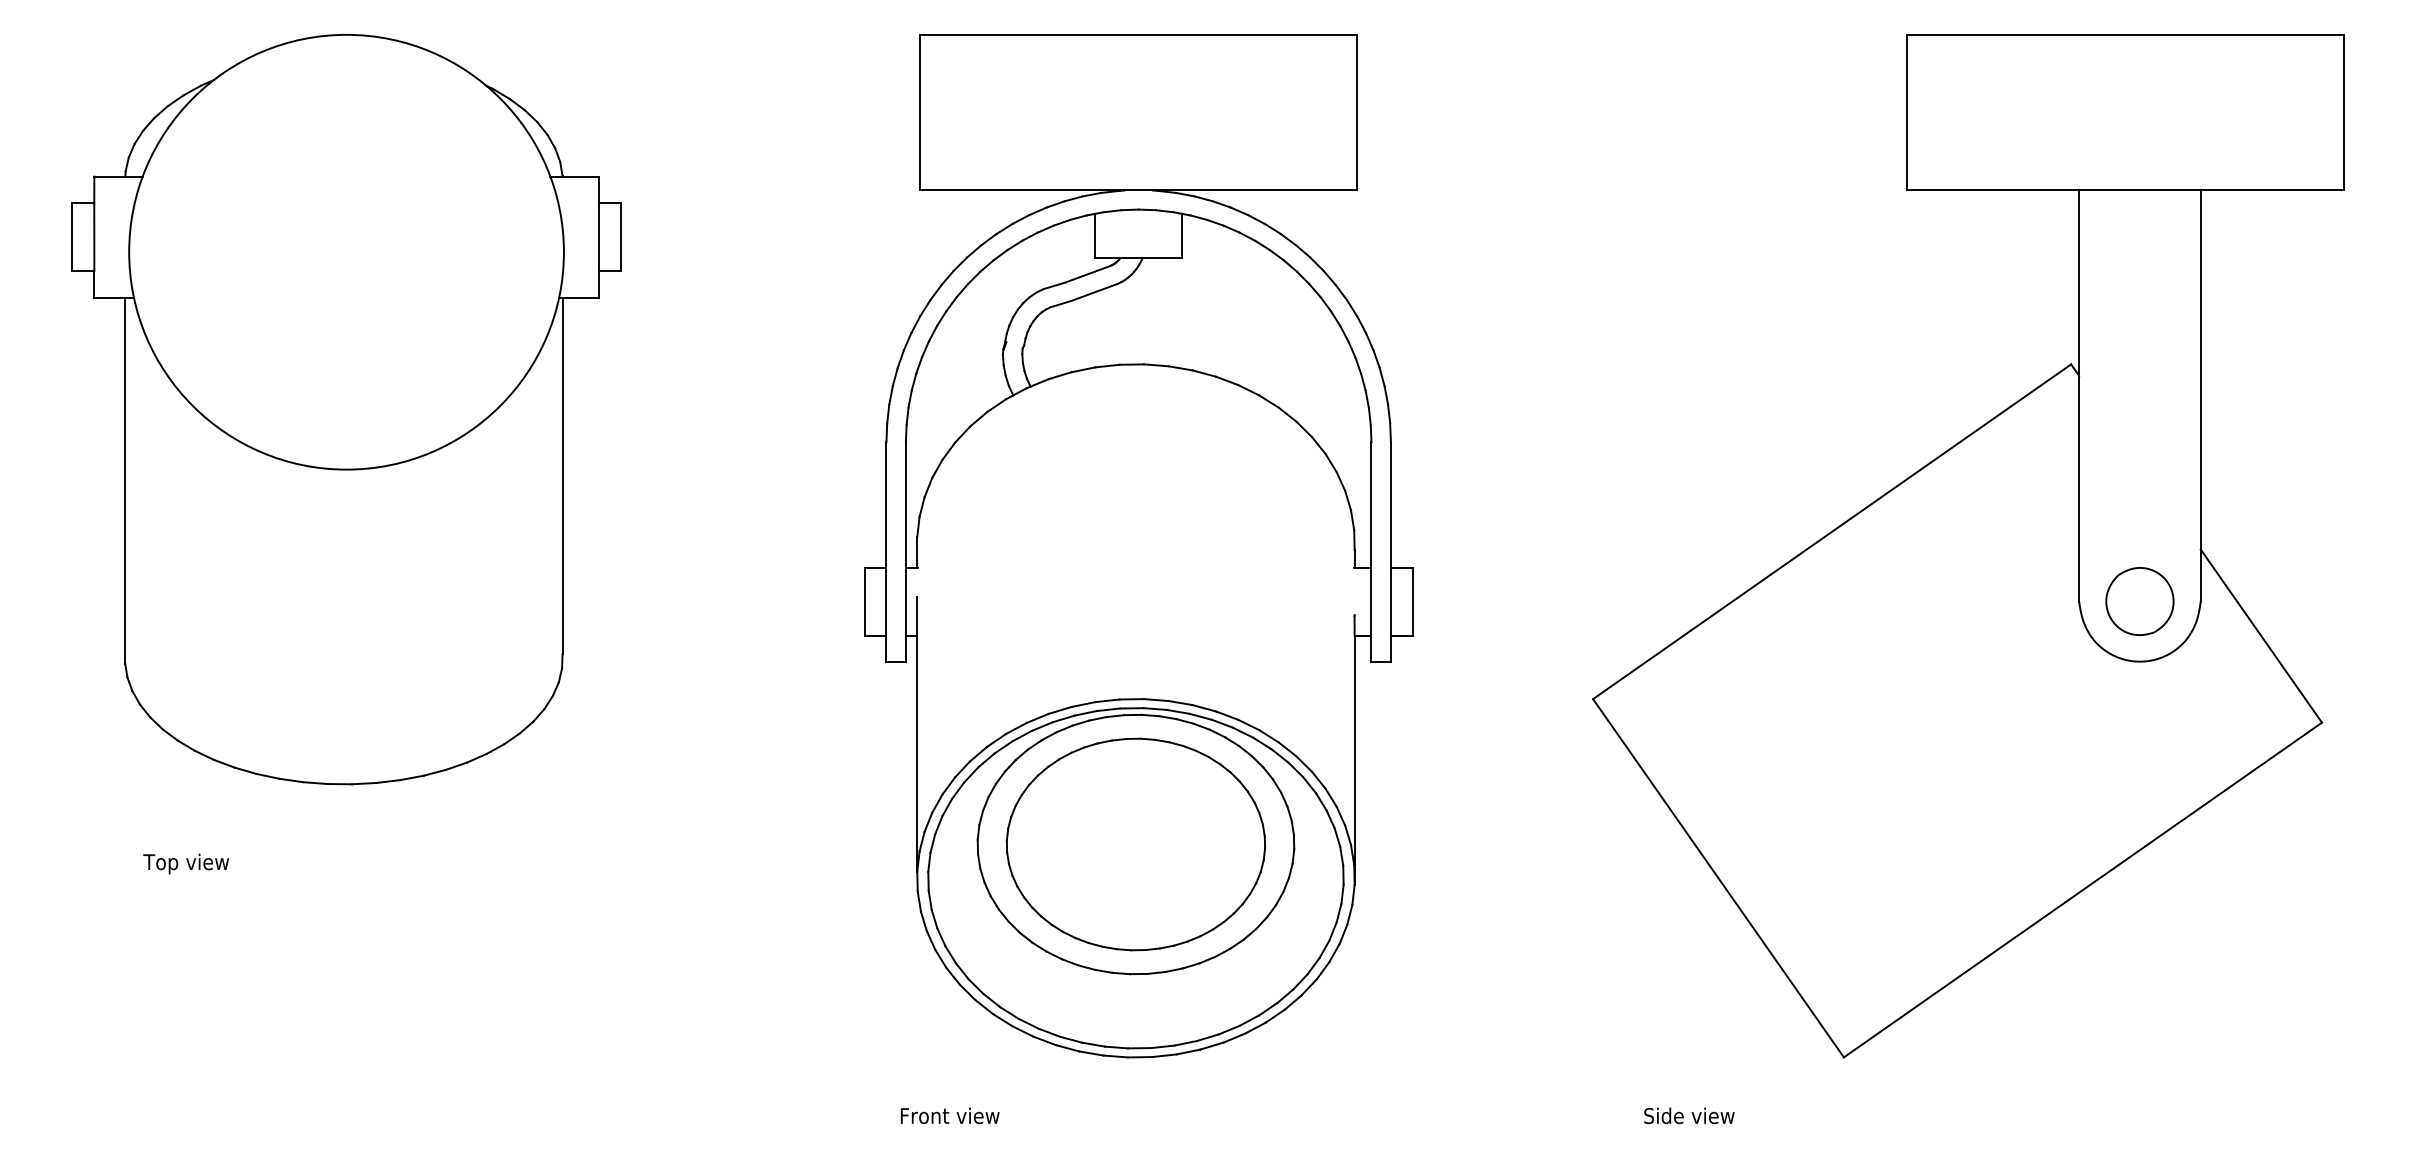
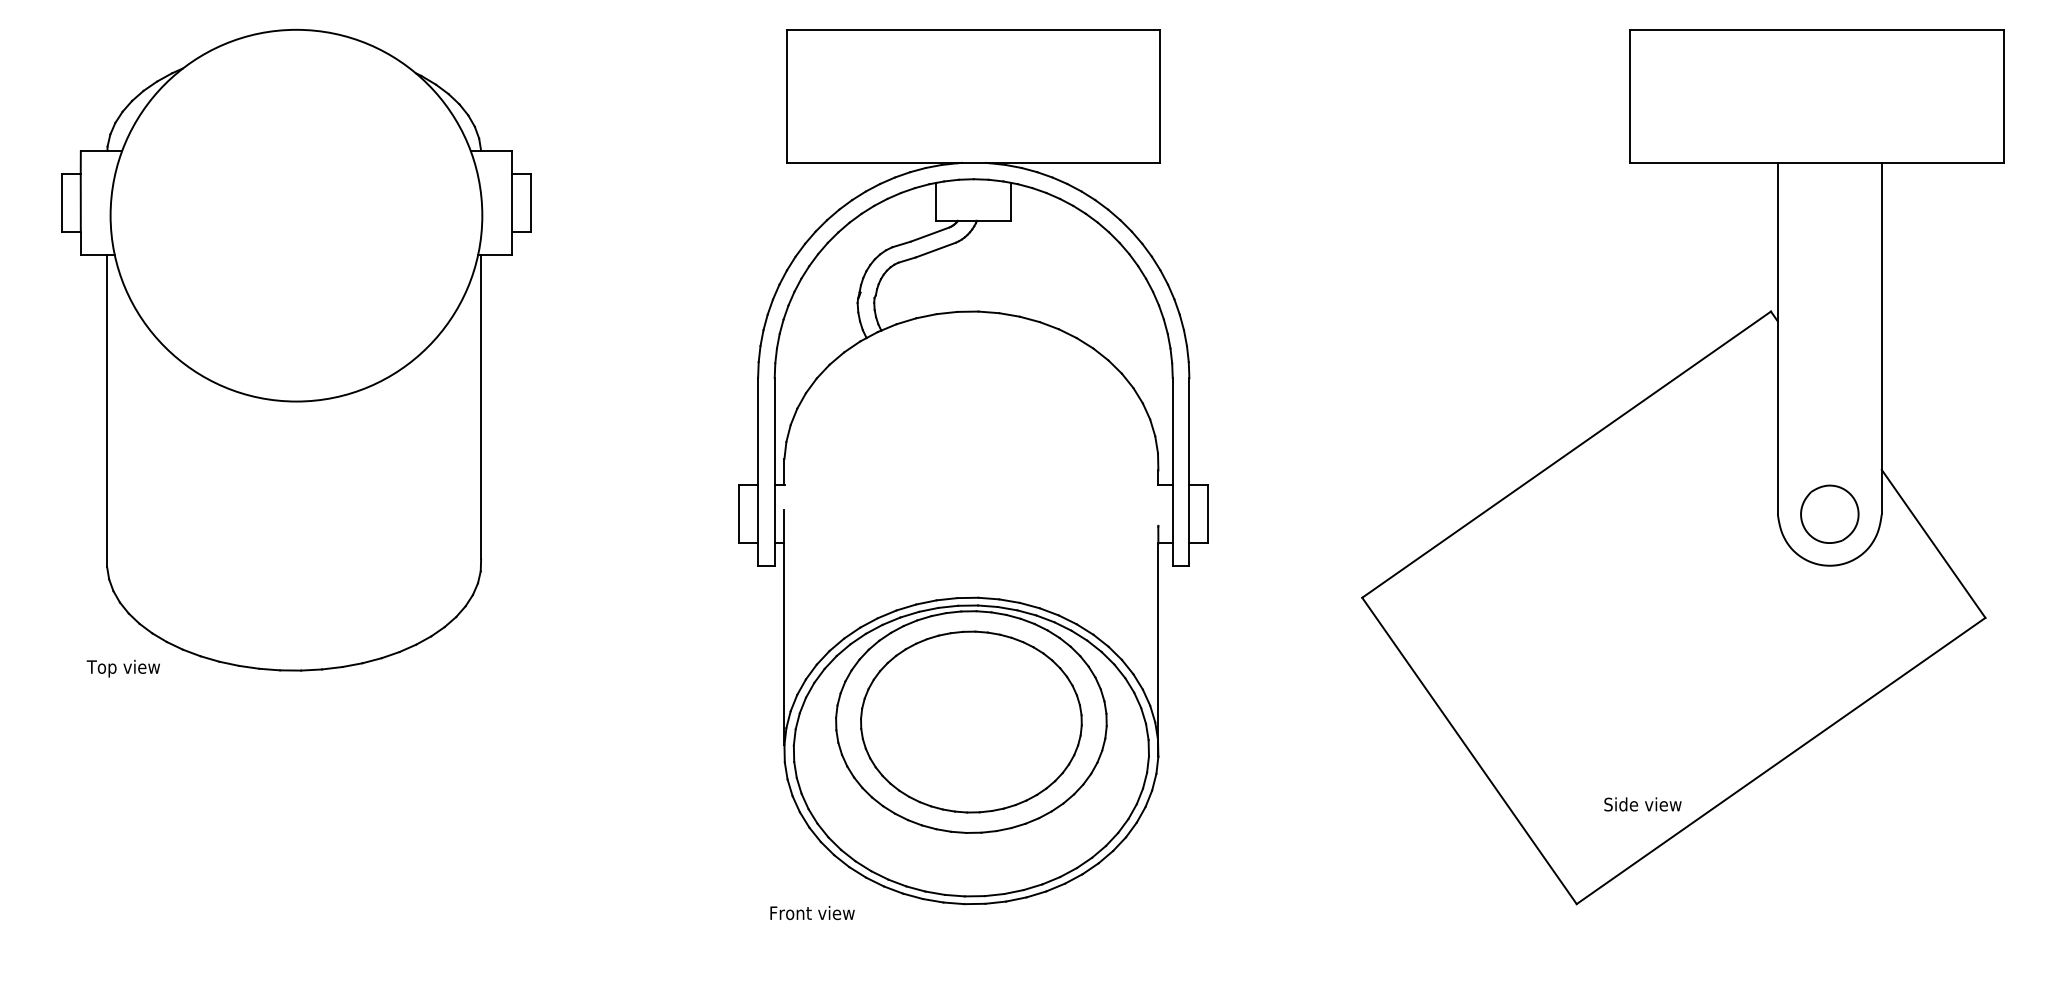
text: (185, 863) -> (122, 668), moved
text: (949, 1115) -> (811, 912), moved
text: (1689, 1115) -> (1643, 804), moved

